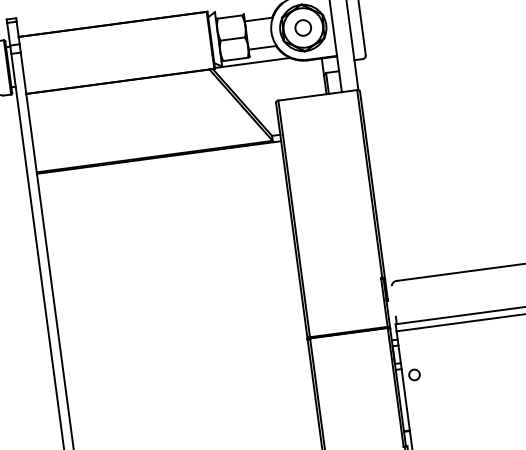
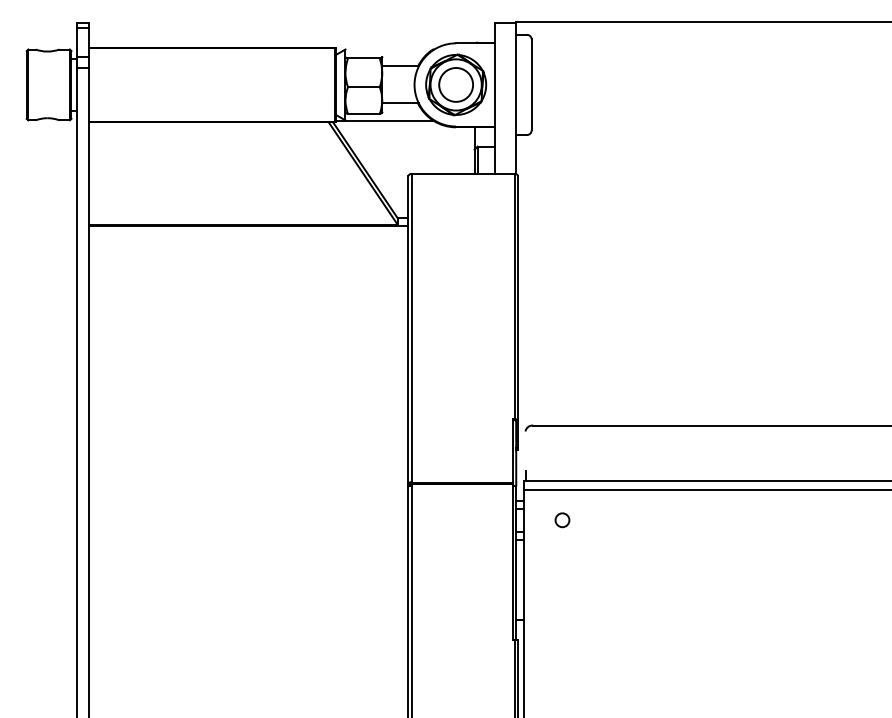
circle: (303, 27) -> (456, 84), size x1.67
circle: (414, 375) -> (562, 520), moved

